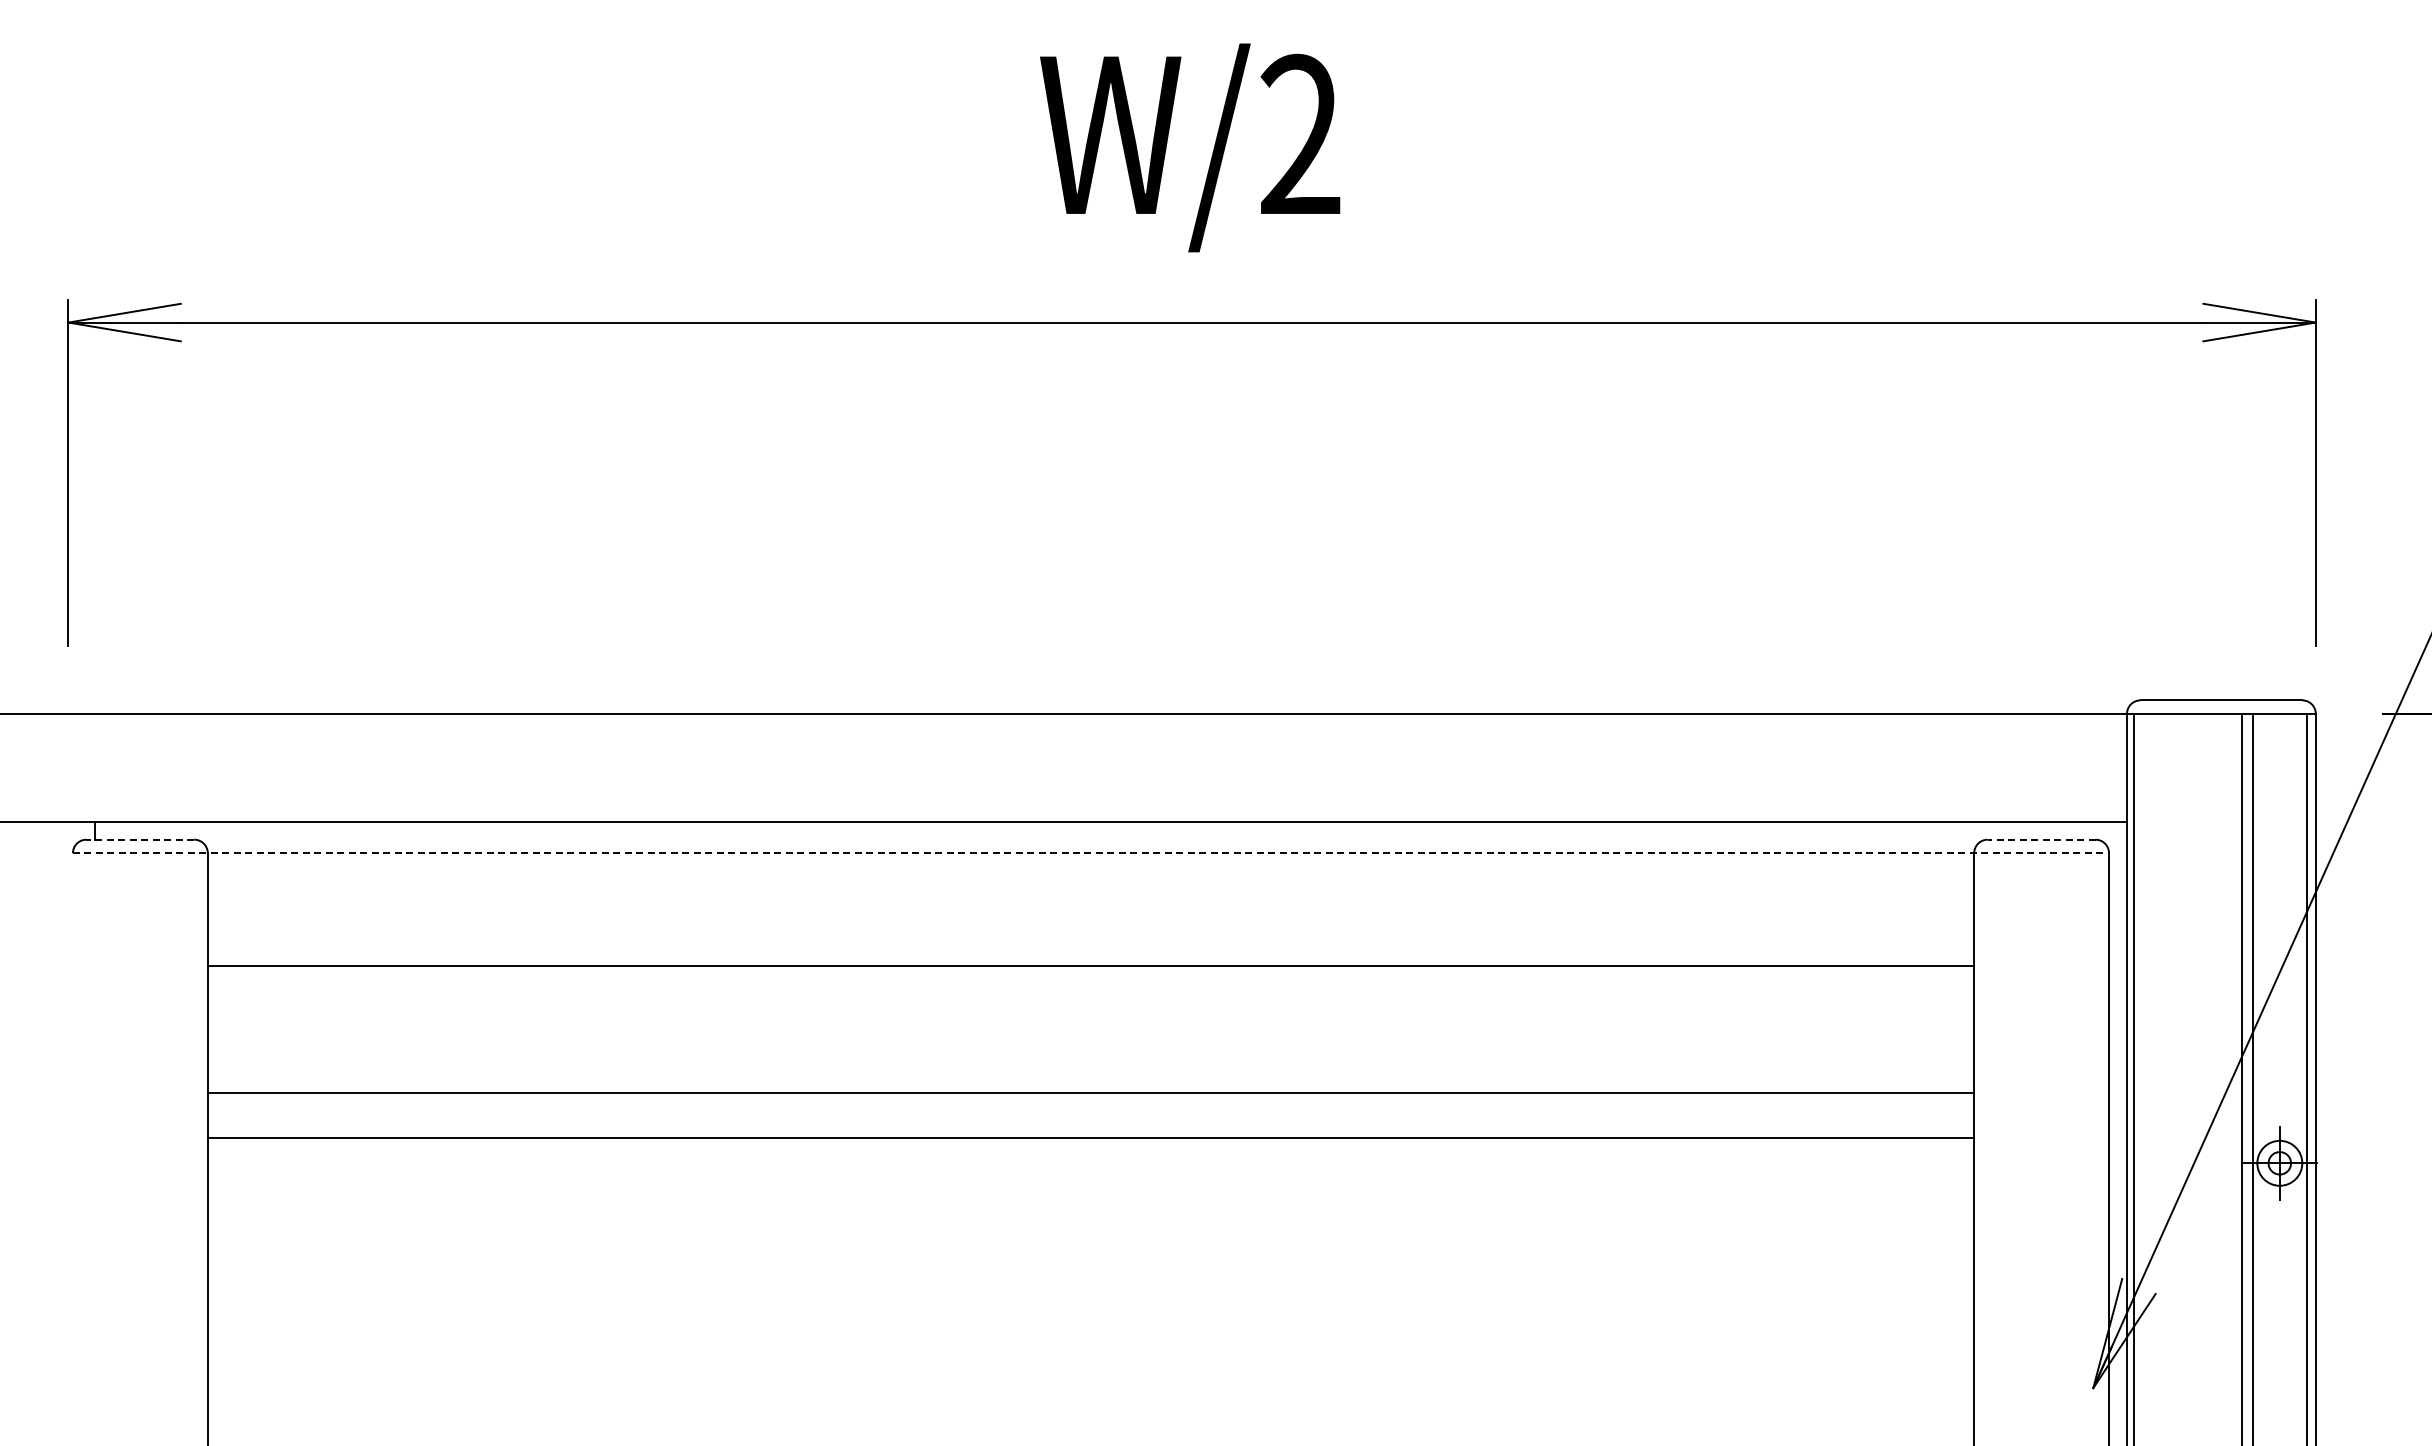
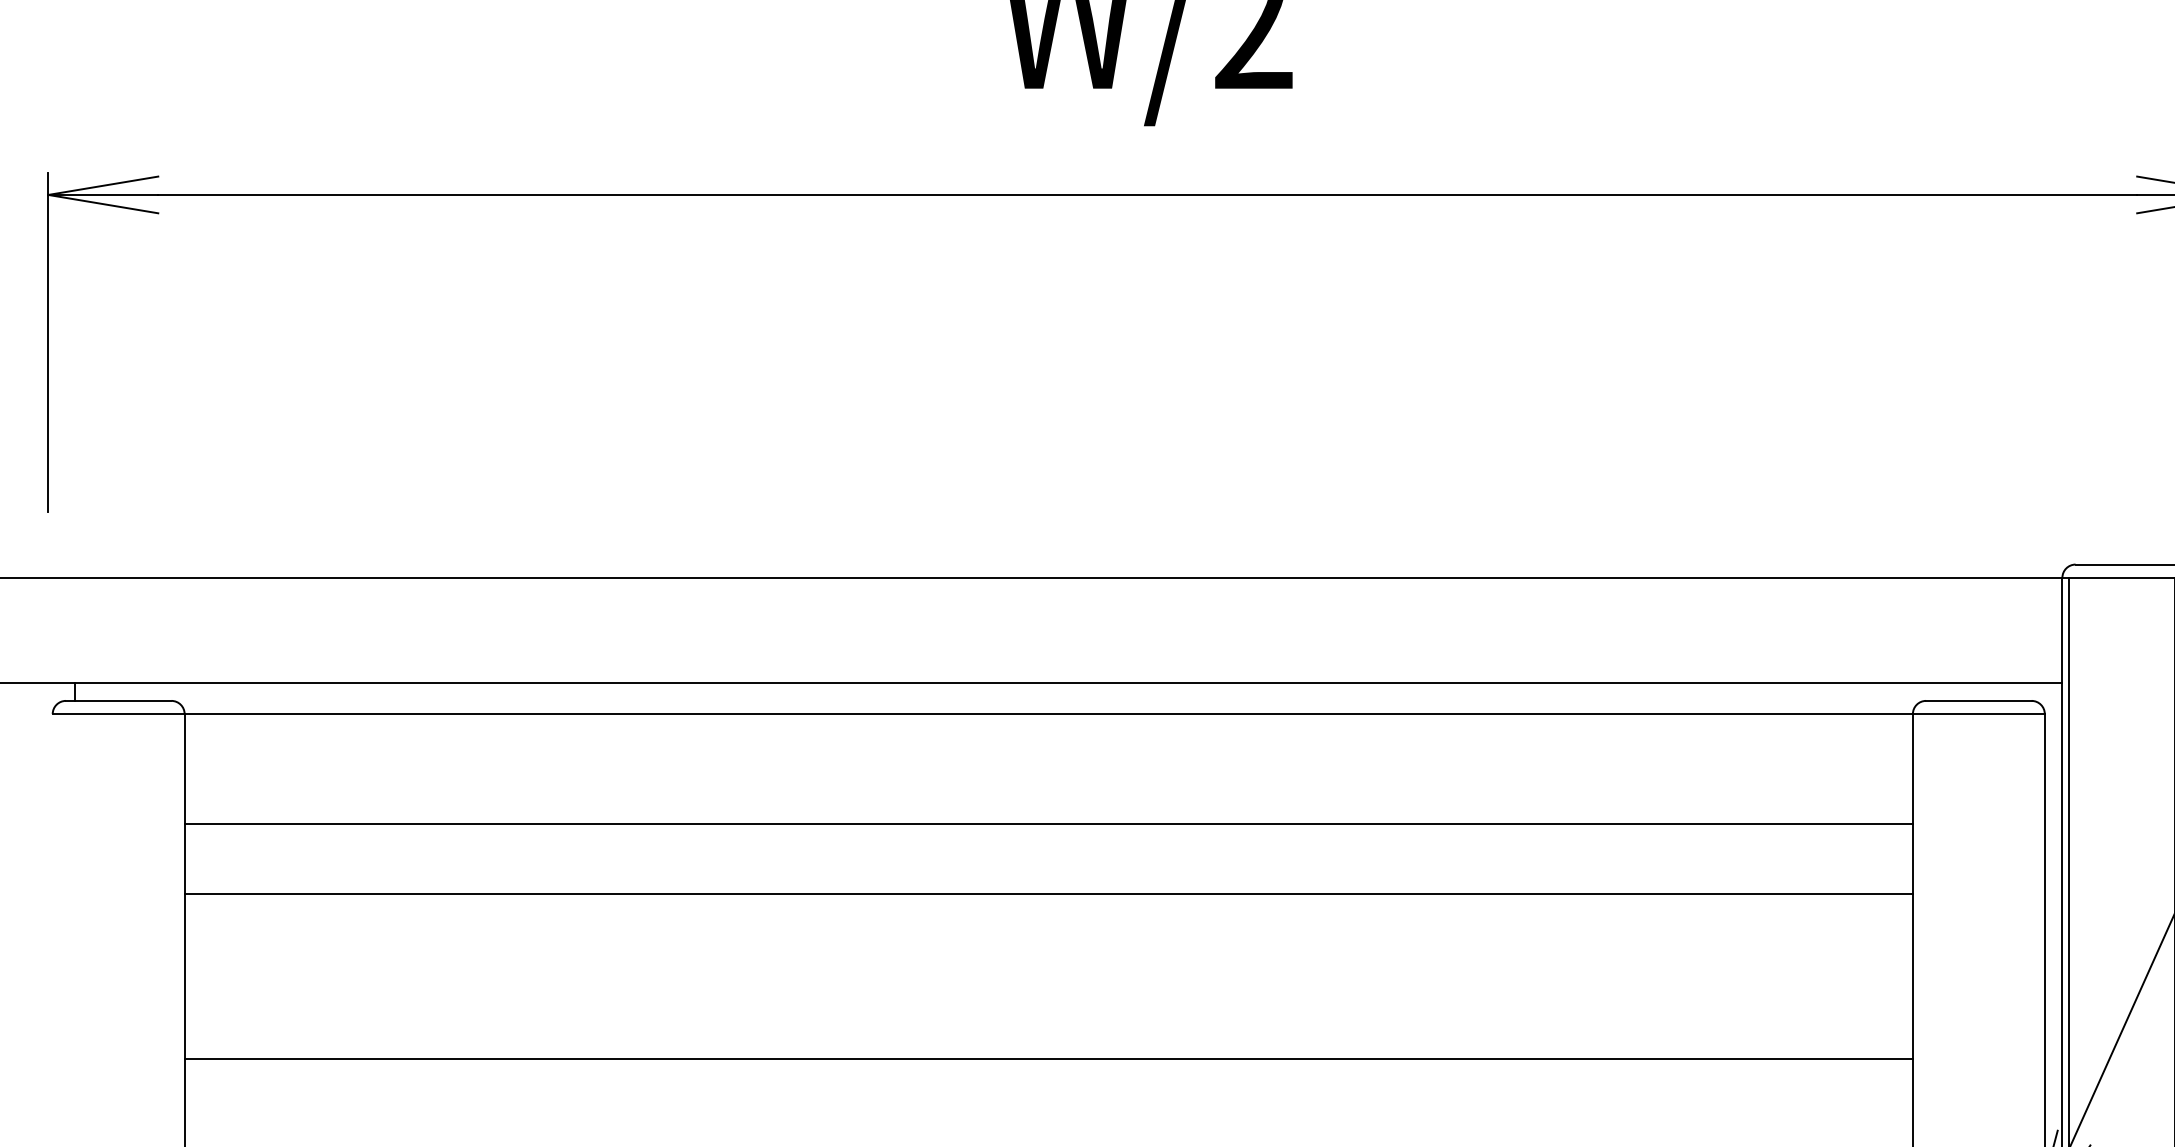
line: (140, 839) -> (118, 700), dashed -> solid
line: (2041, 839) -> (1978, 700), dashed -> solid
line: (1091, 853) -> (1049, 714), dashed -> solid
line: (1090, 1093) -> (1048, 894), moved
line: (1090, 1138) -> (1048, 1058), moved

